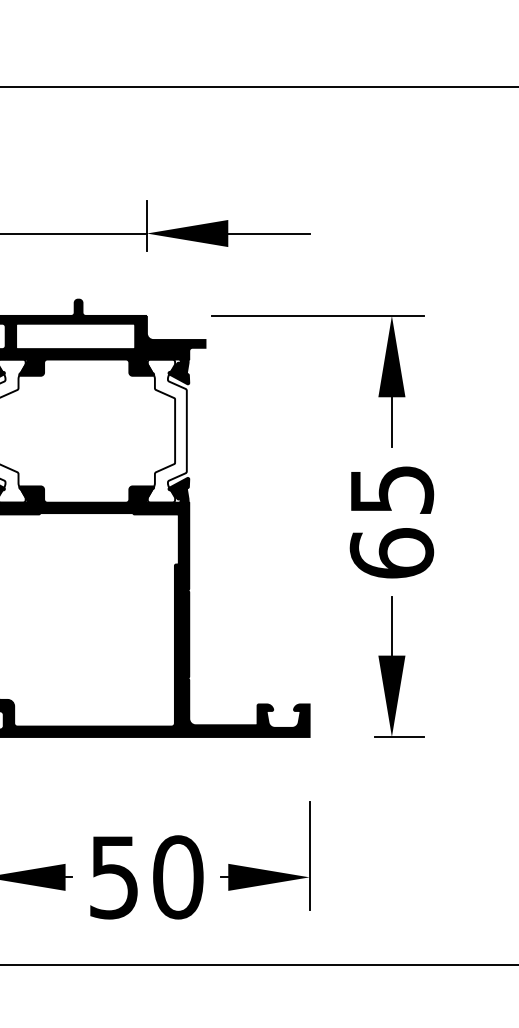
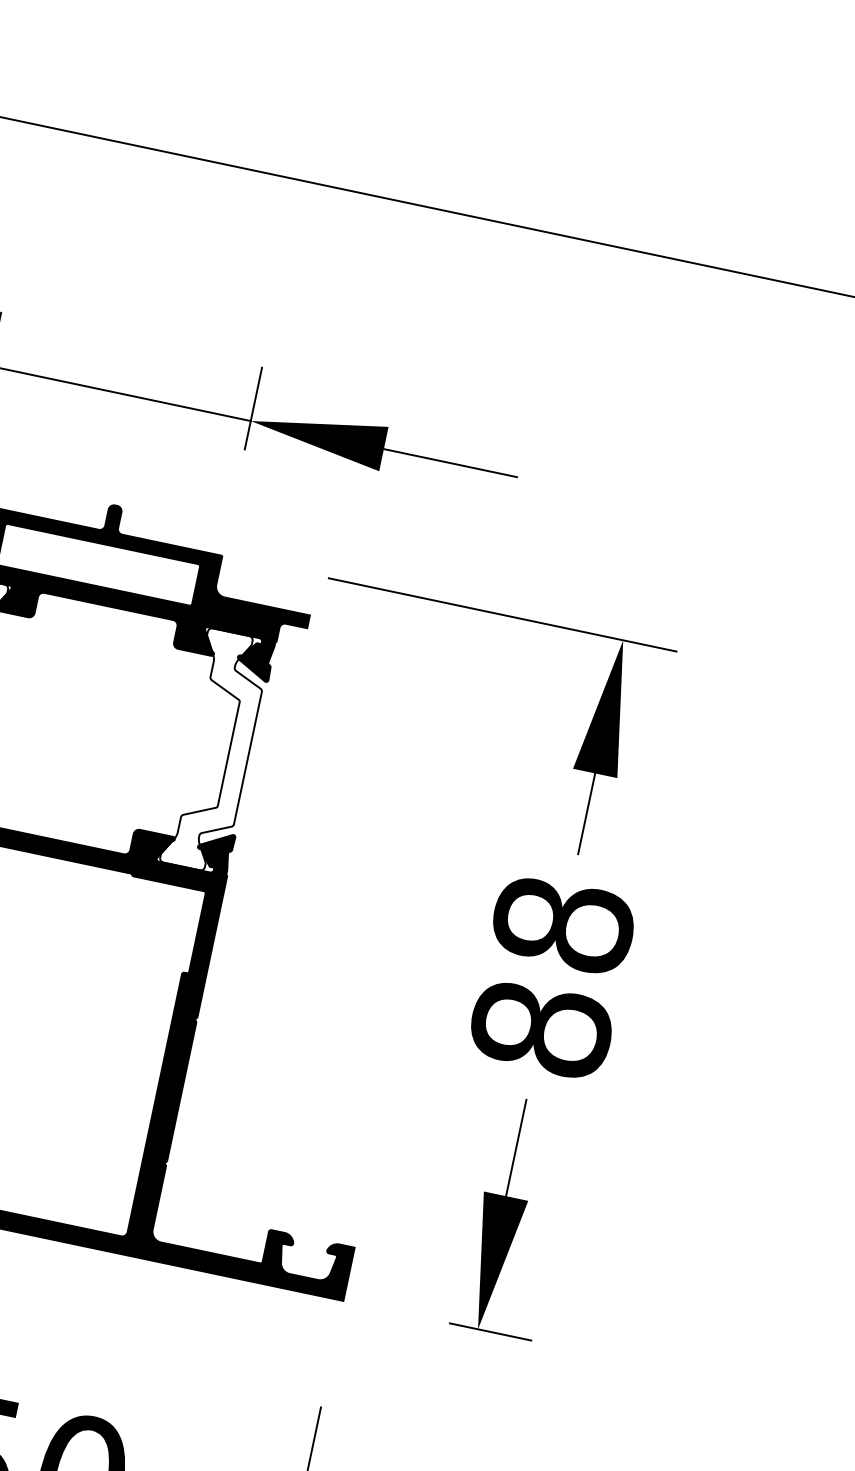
text: (391, 521) -> (551, 976), 65 -> 88

